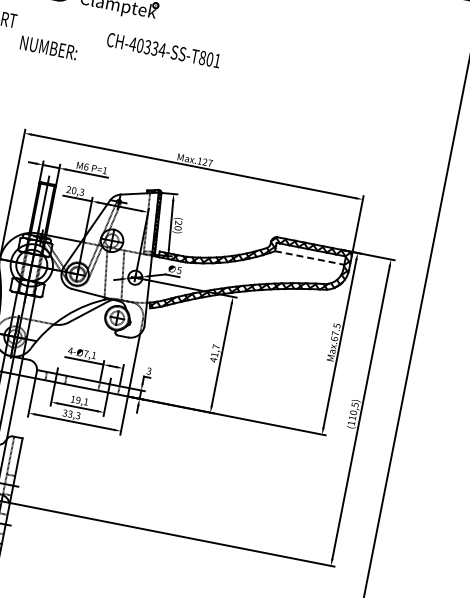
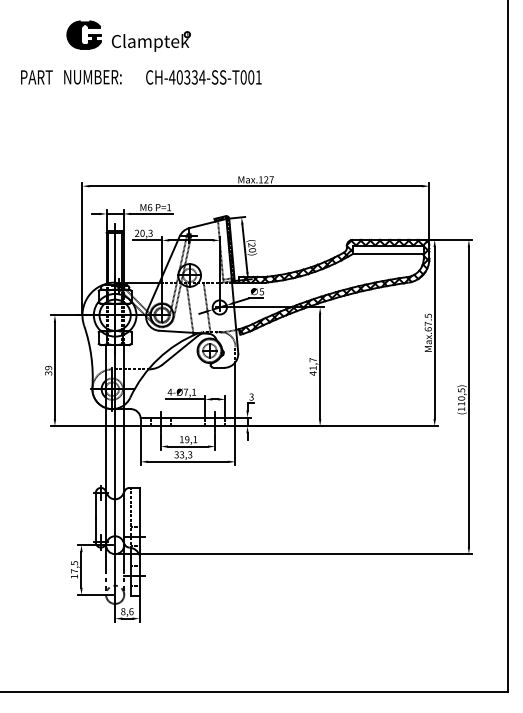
text: (48, 48) -> (92, 77), moved
text: (202, 58) -> (243, 77), CH-40334-SS-T801 -> CH-40334-SS-T001
line: (309, 258) -> (388, 254), dashed -> solid

